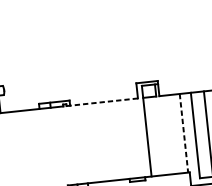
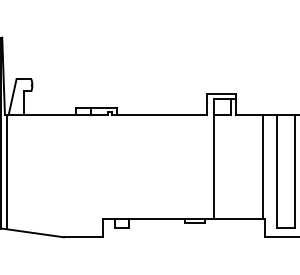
line: (102, 102) -> (159, 114), dashed -> solid
line: (183, 133) -> (262, 167), dashed -> solid

